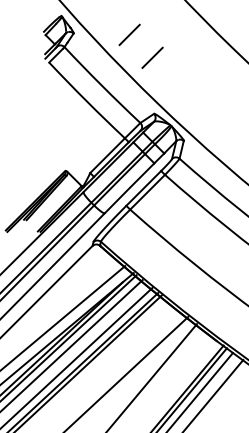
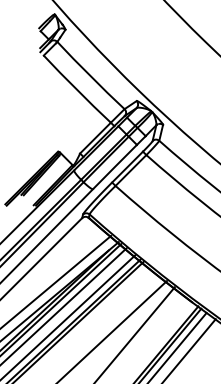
line: (129, 34) -> (114, 30), removed
line: (152, 57) -> (135, 51), removed

